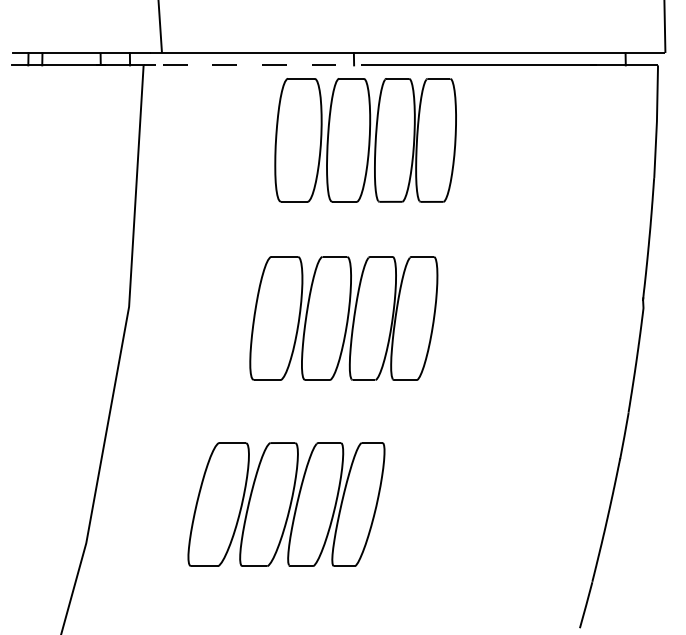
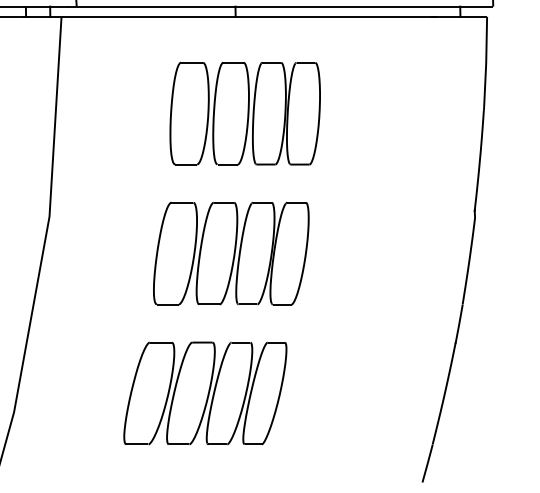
line: (271, 65) -> (167, 16), dashed -> solid
part: (365, 140) -> (245, 113), moved
part: (343, 318) -> (231, 253), moved
part: (286, 504) -> (205, 393), moved

